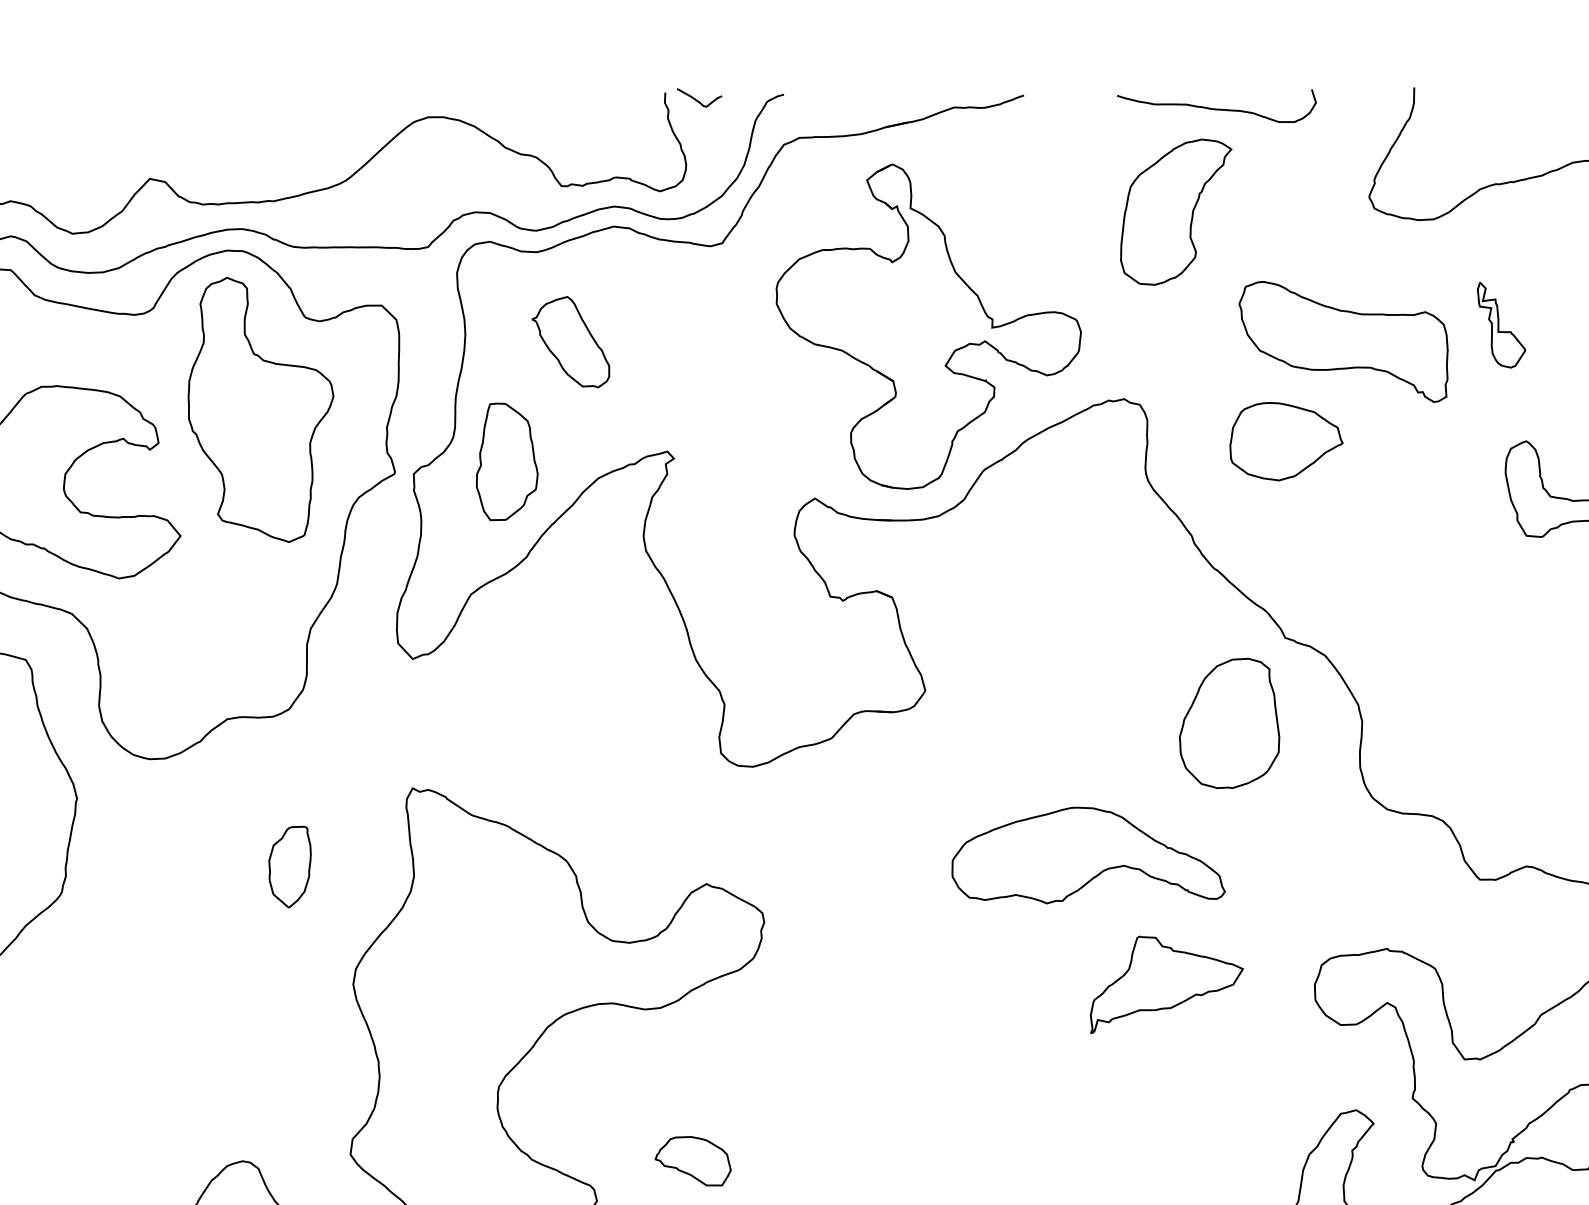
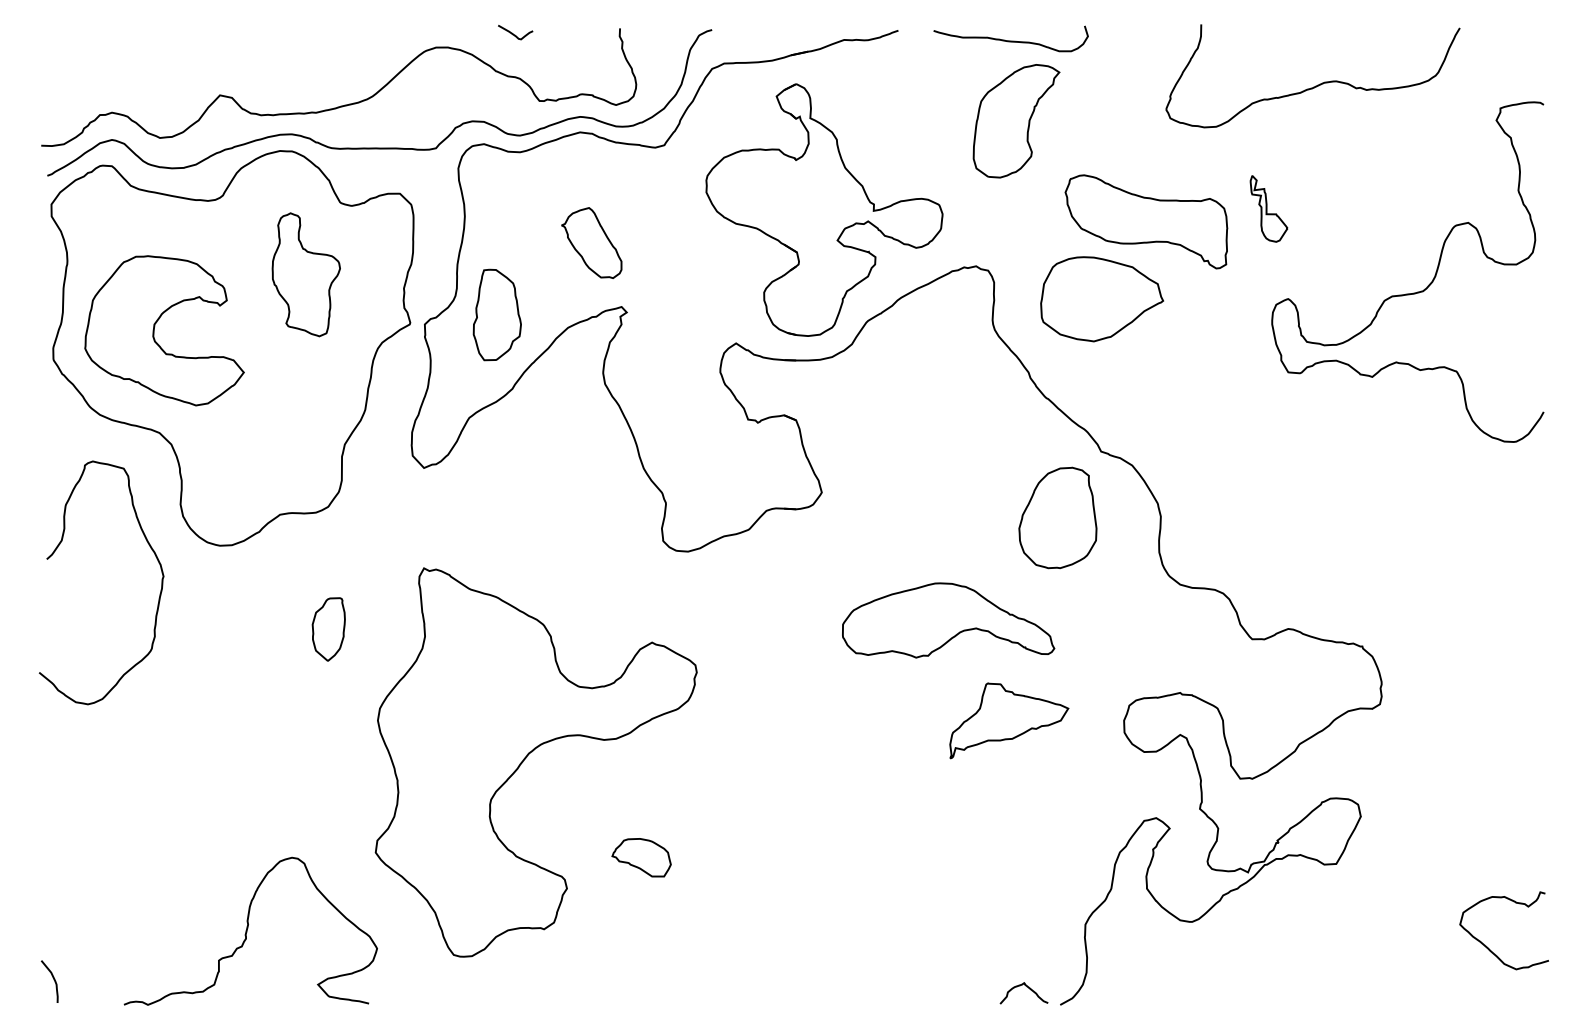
curve: (699, 100) -> (515, 34), moved
curve: (1216, 108) -> (1010, 40), moved
part: (570, 341) -> (591, 242), moved
part: (261, 409) -> (306, 274), size x0.6
part: (1285, 441) -> (1101, 299), size x1.4

